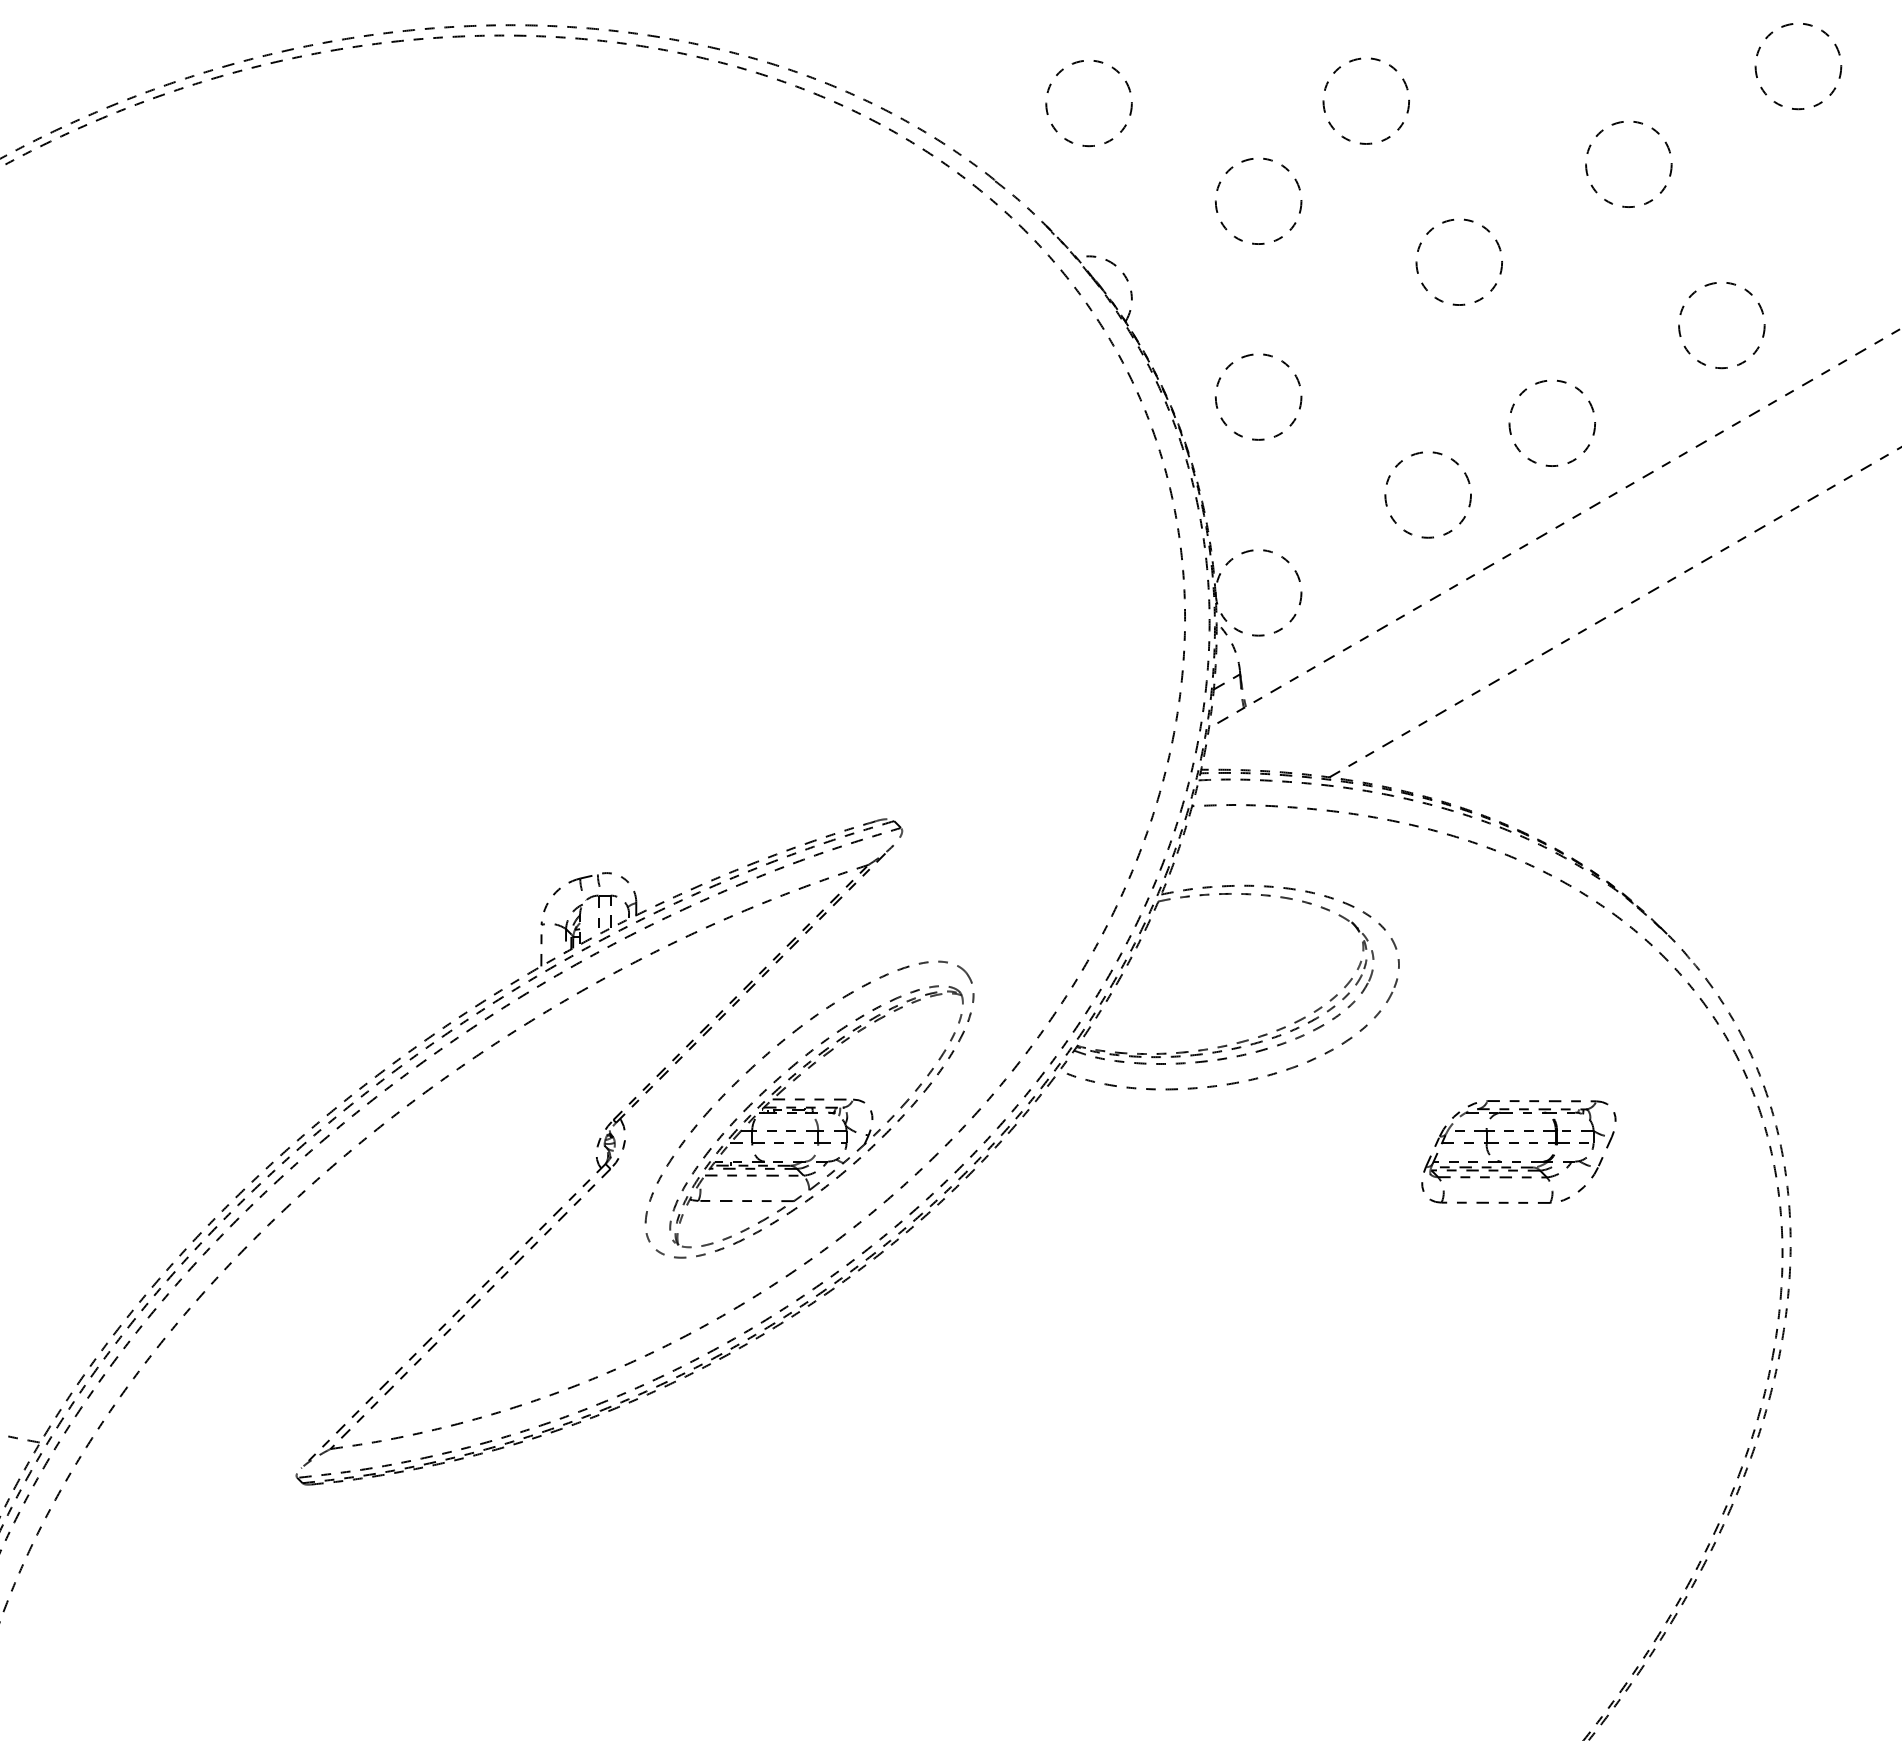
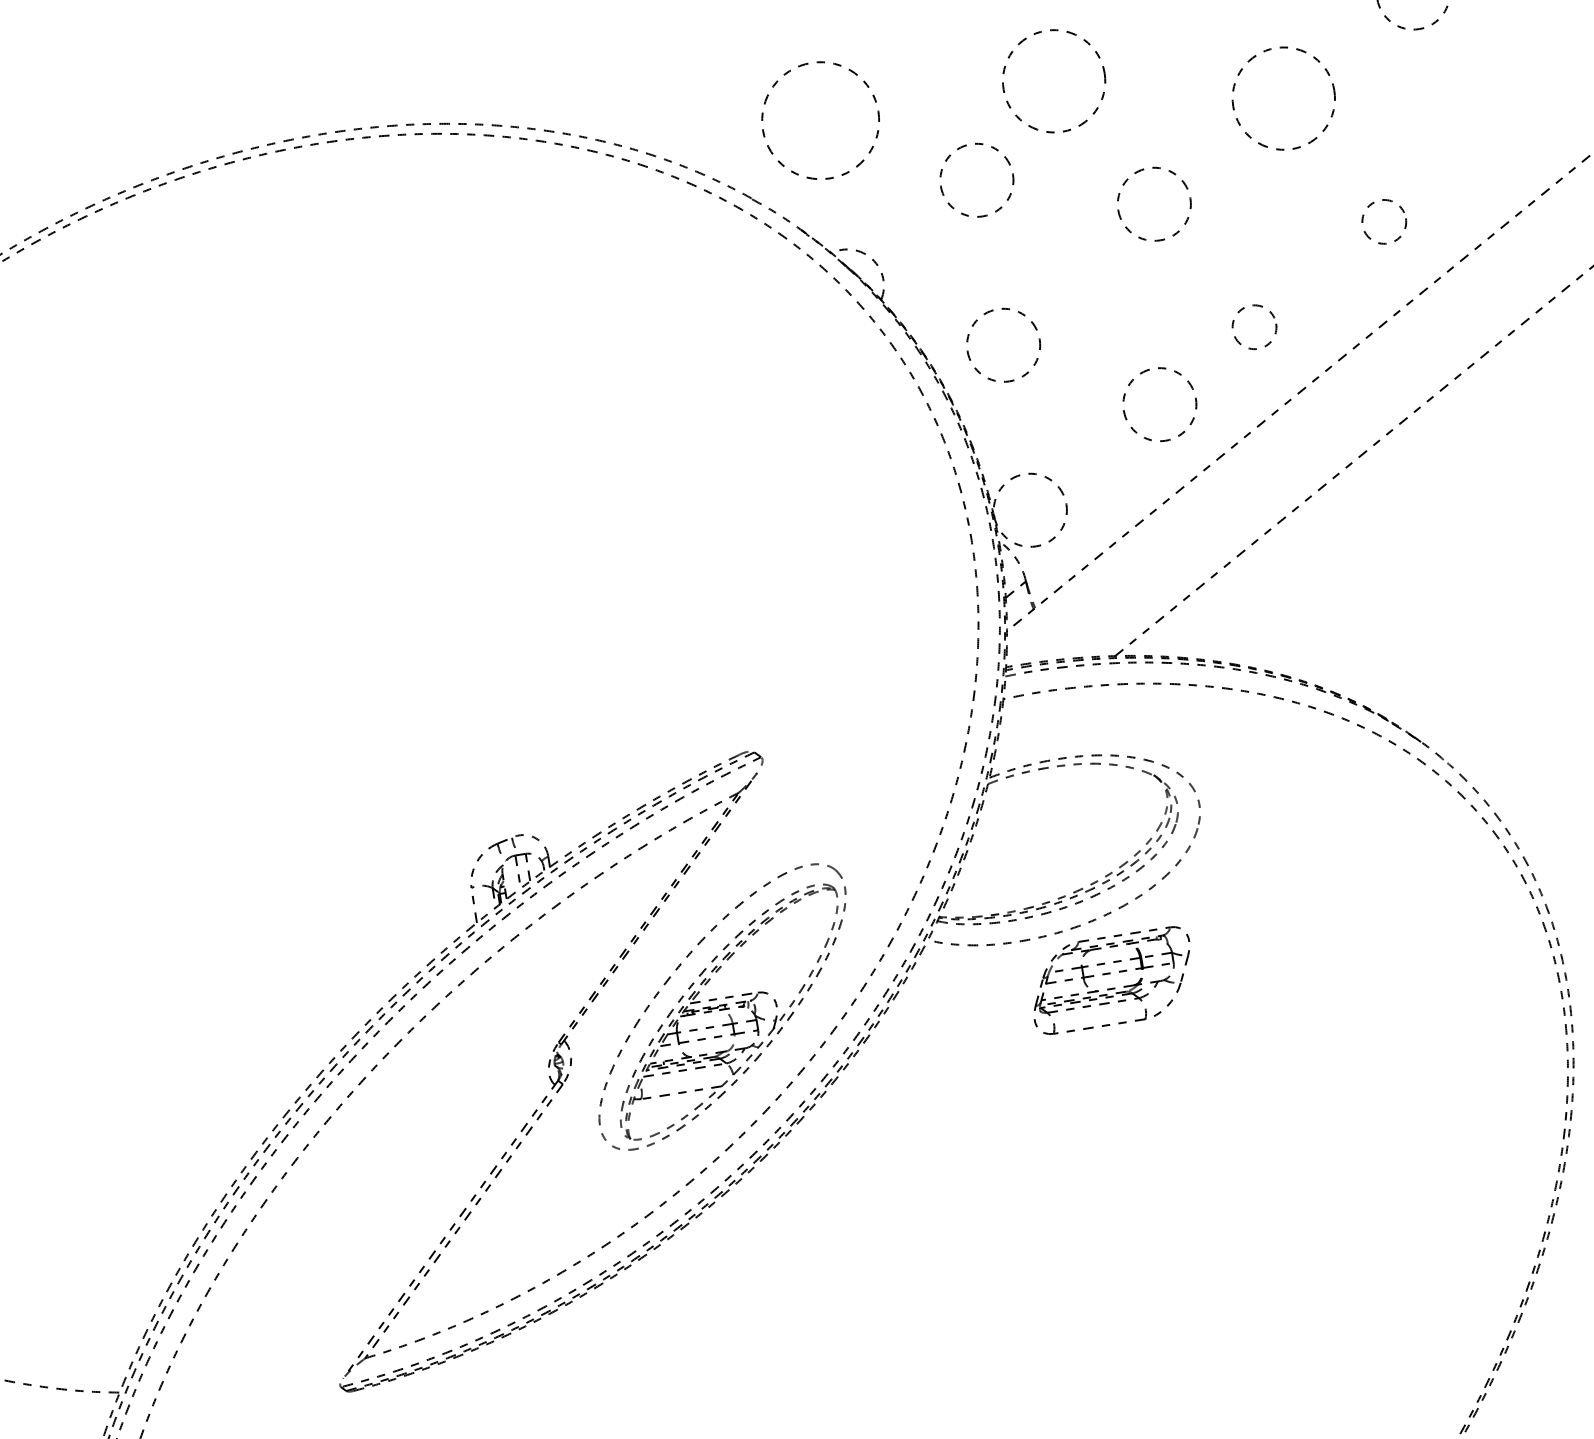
circle: (1365, 100) -> (1053, 80), size x1.4
circle: (1088, 103) -> (820, 121), size x1.6
circle: (1628, 164) -> (1283, 98), size x1.4
circle: (1721, 325) -> (1383, 221), size x0.6
circle: (1551, 422) -> (1253, 326), size x0.6
part: (1518, 1143) -> (1110, 973), moved

